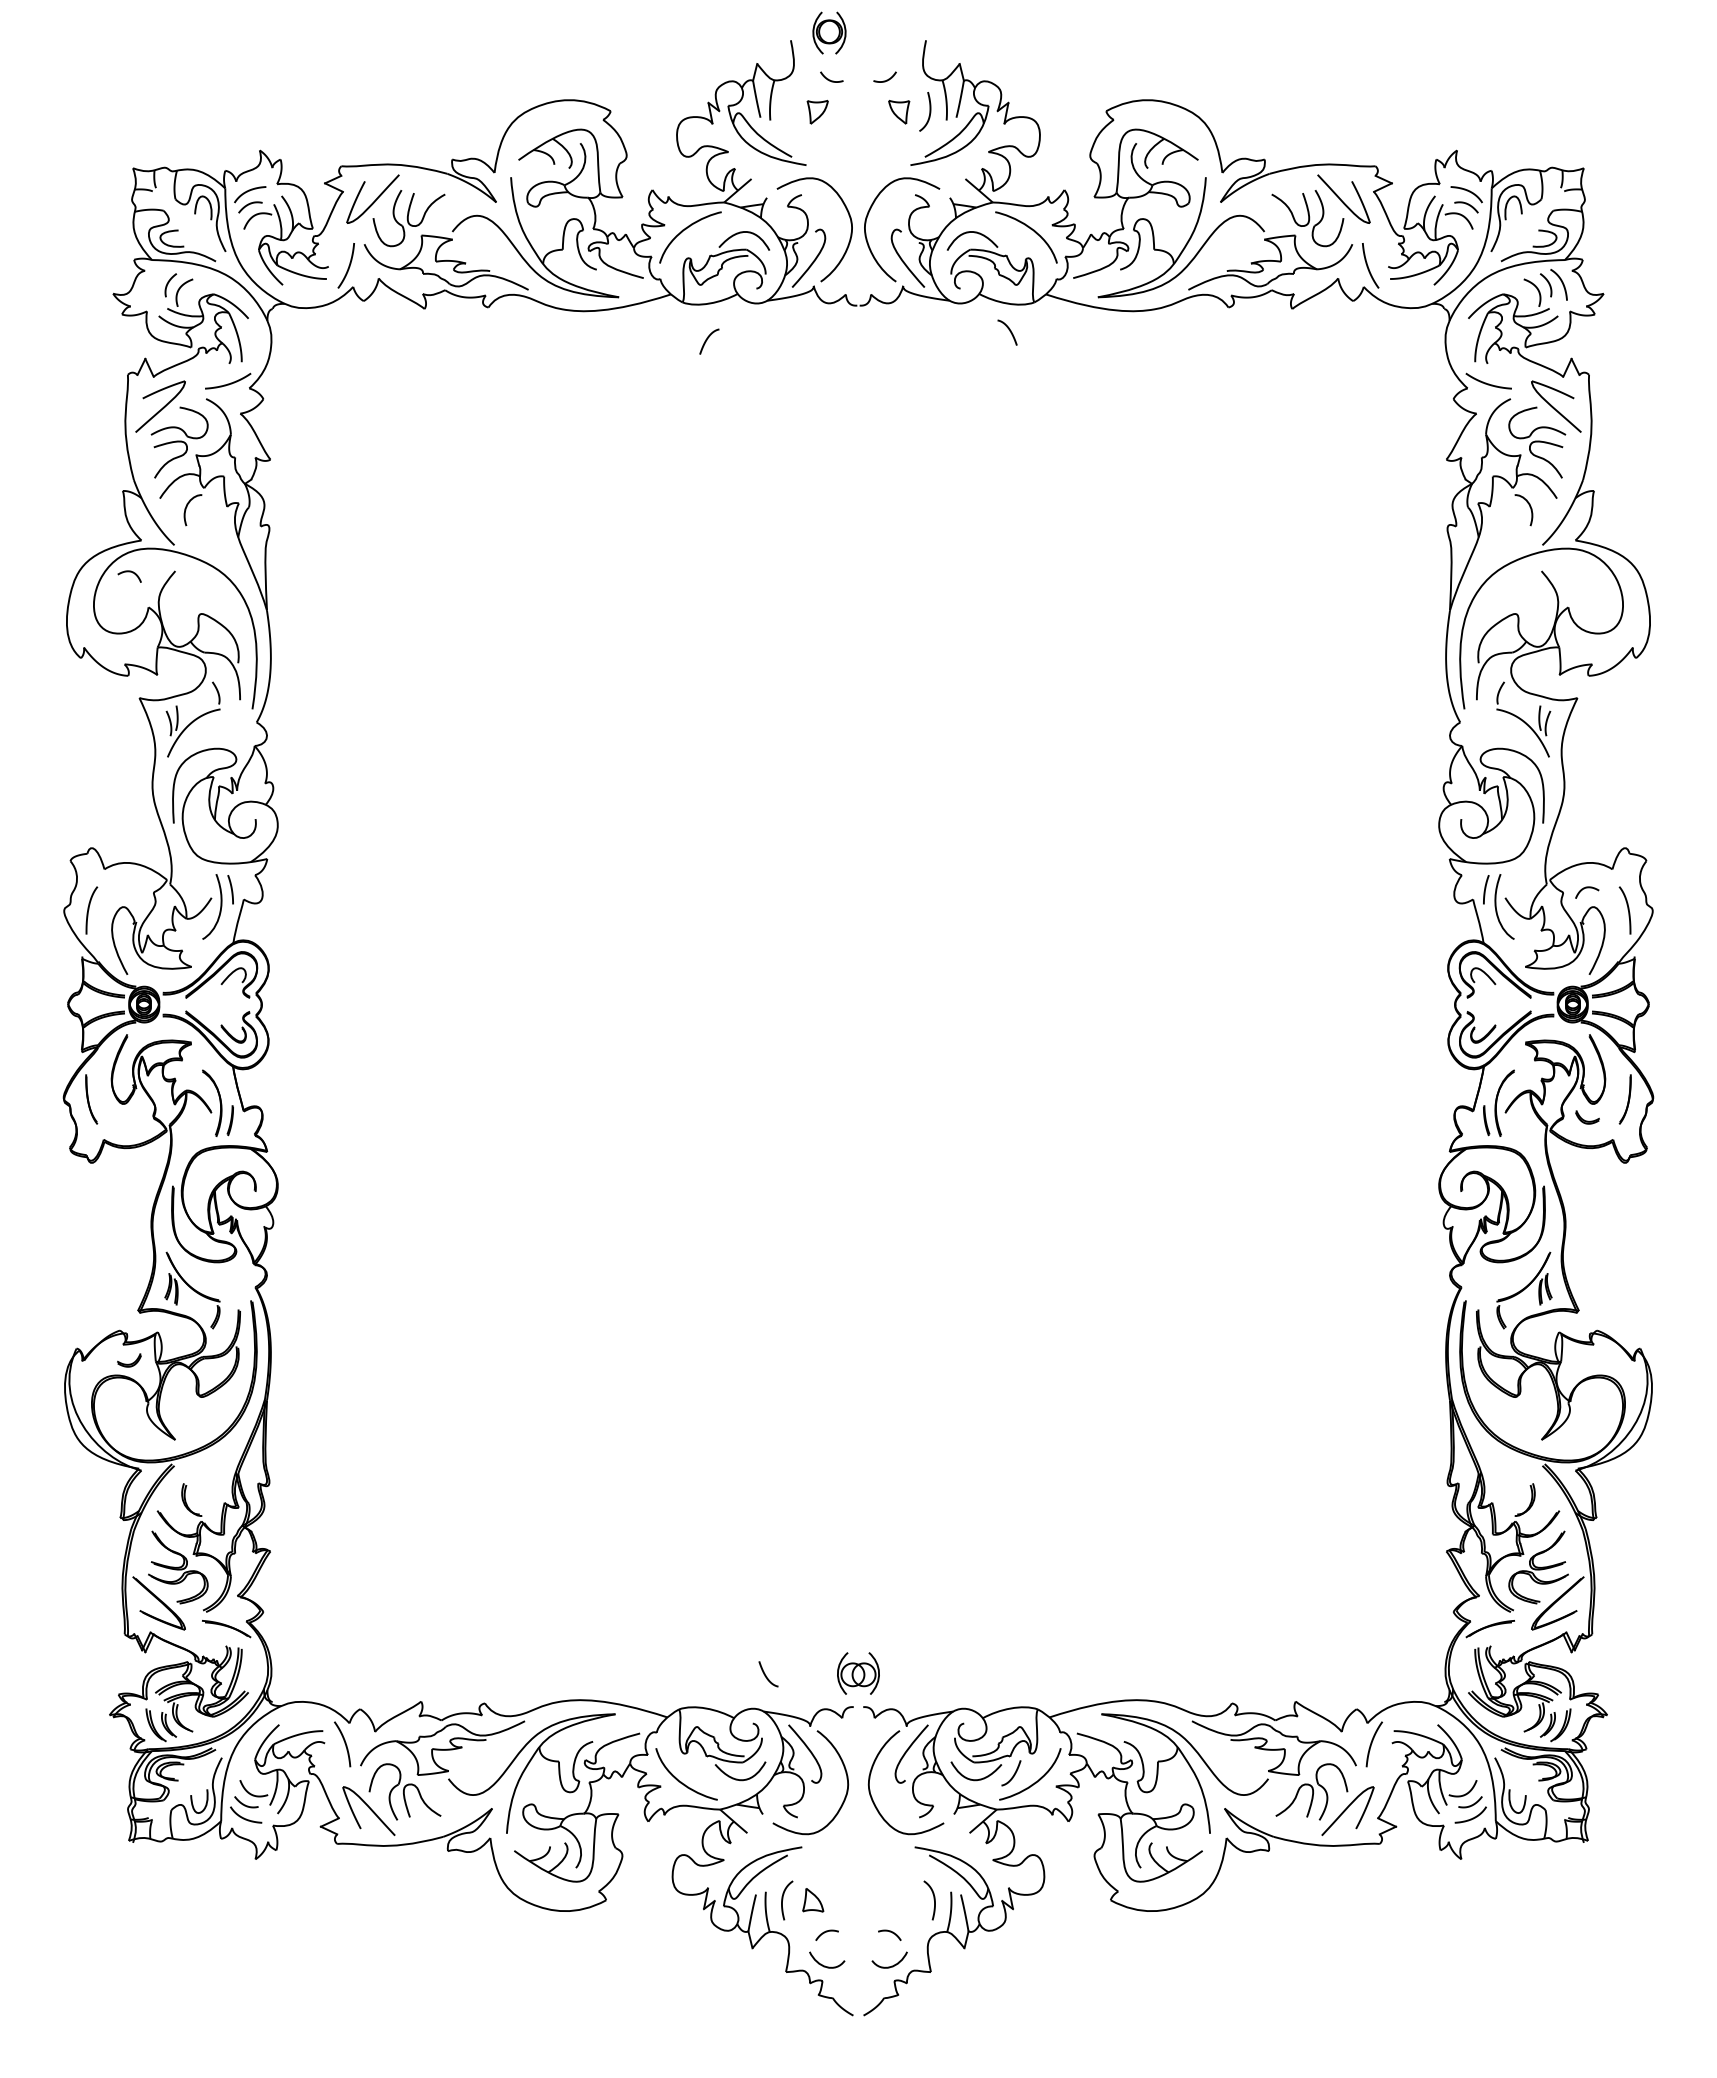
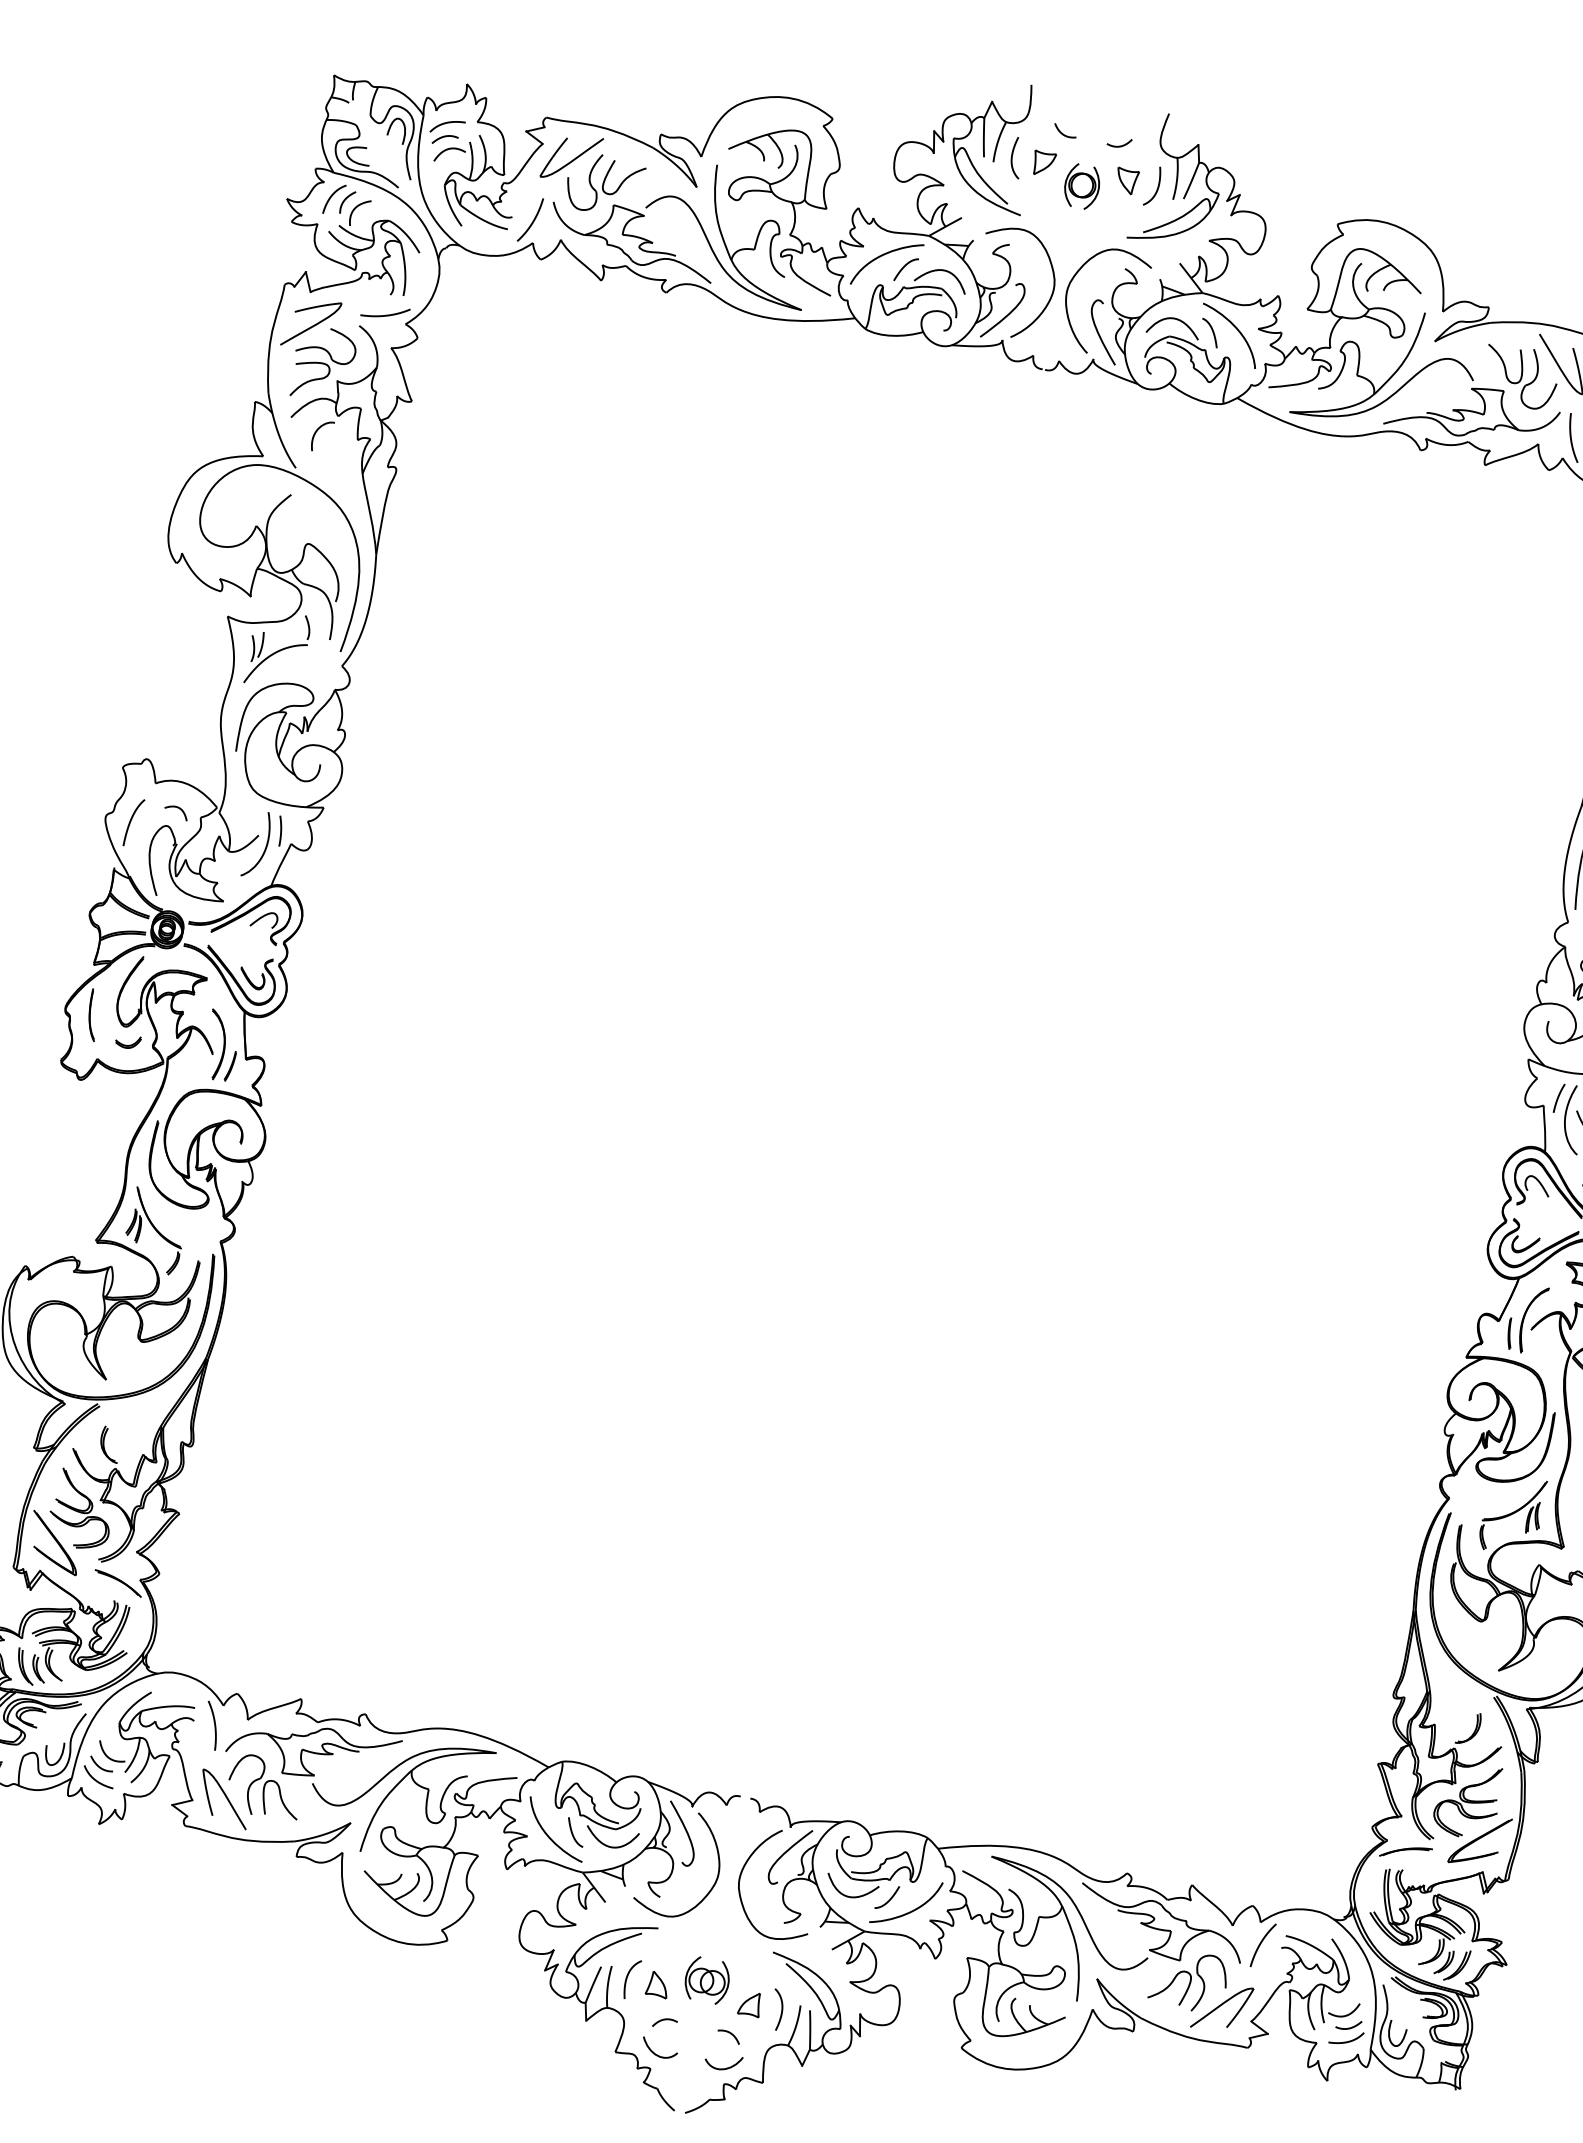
part: (829, 32) -> (1082, 186), moved
curve: (787, 111) -> (1012, 156), added
curve: (155, 282) -> (332, 196), added
curve: (1009, 331) -> (1212, 332), moved
curve: (707, 340) -> (904, 268), moved
curve: (129, 572) -> (177, 808), moved
part: (129, 1360) -> (128, 1041), moved
part: (858, 1673) -> (707, 1980), moved
curve: (766, 1675) -> (573, 1833), moved
part: (903, 1900) -> (750, 2004), added

